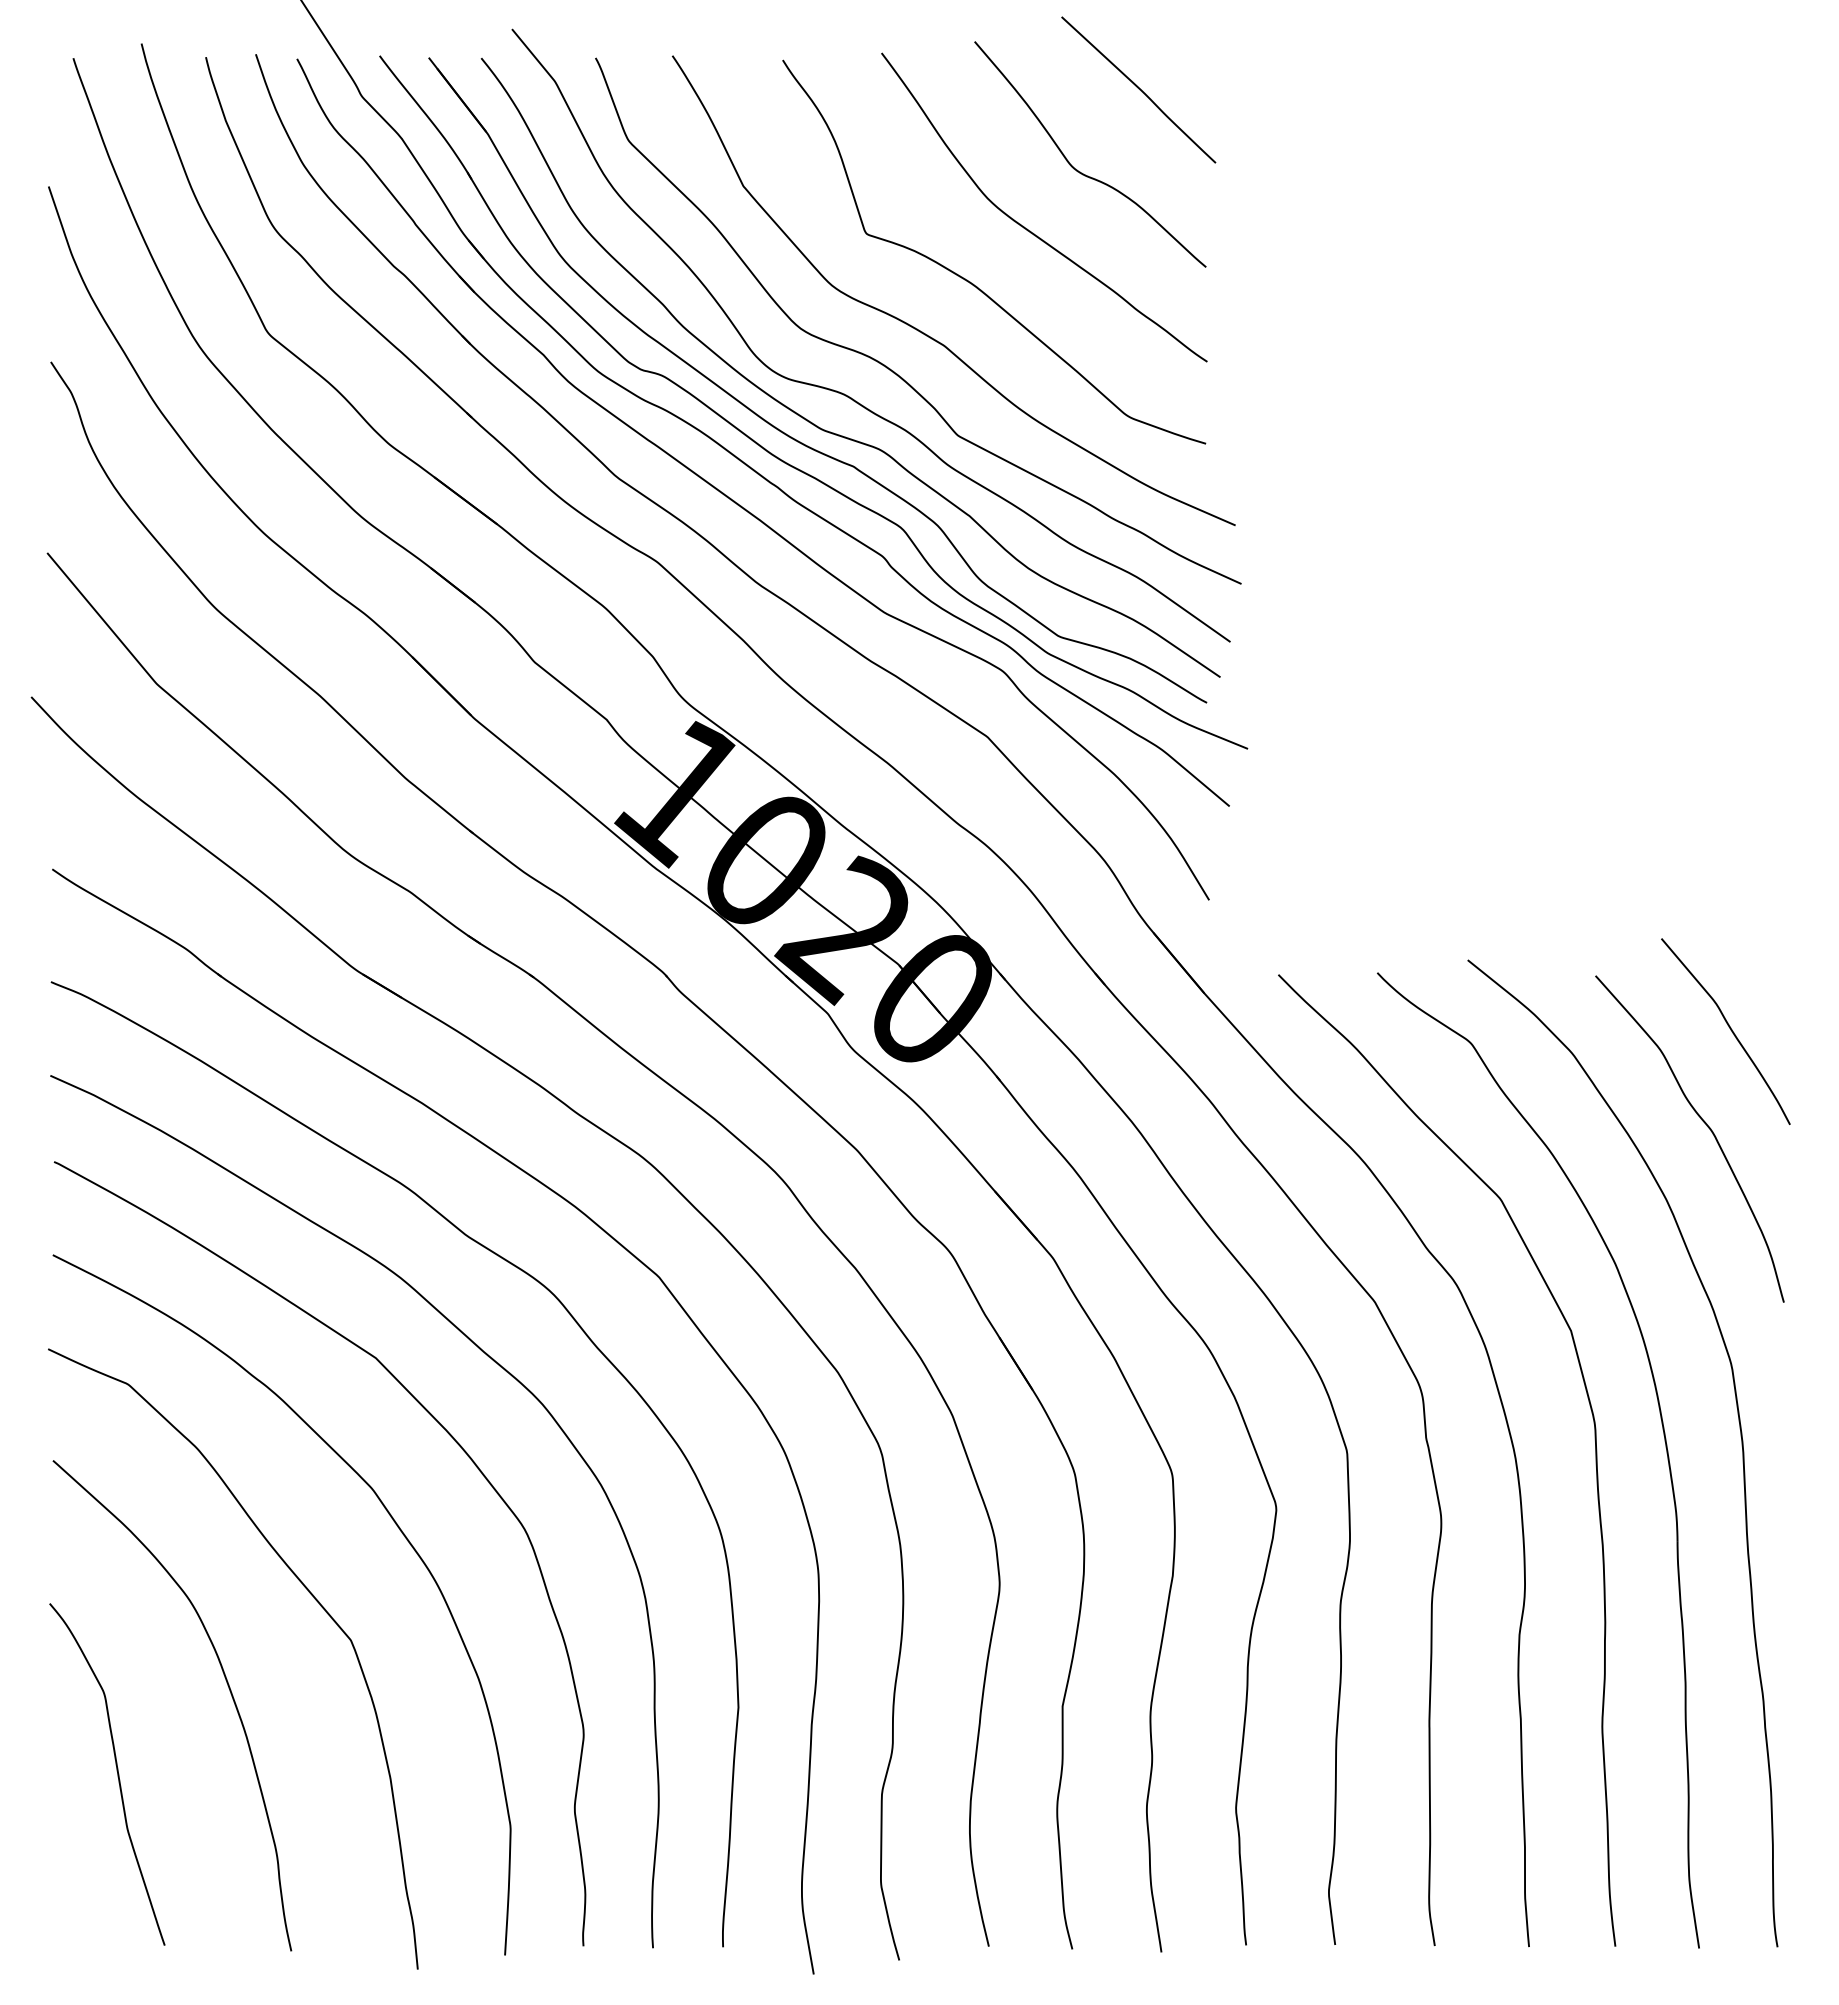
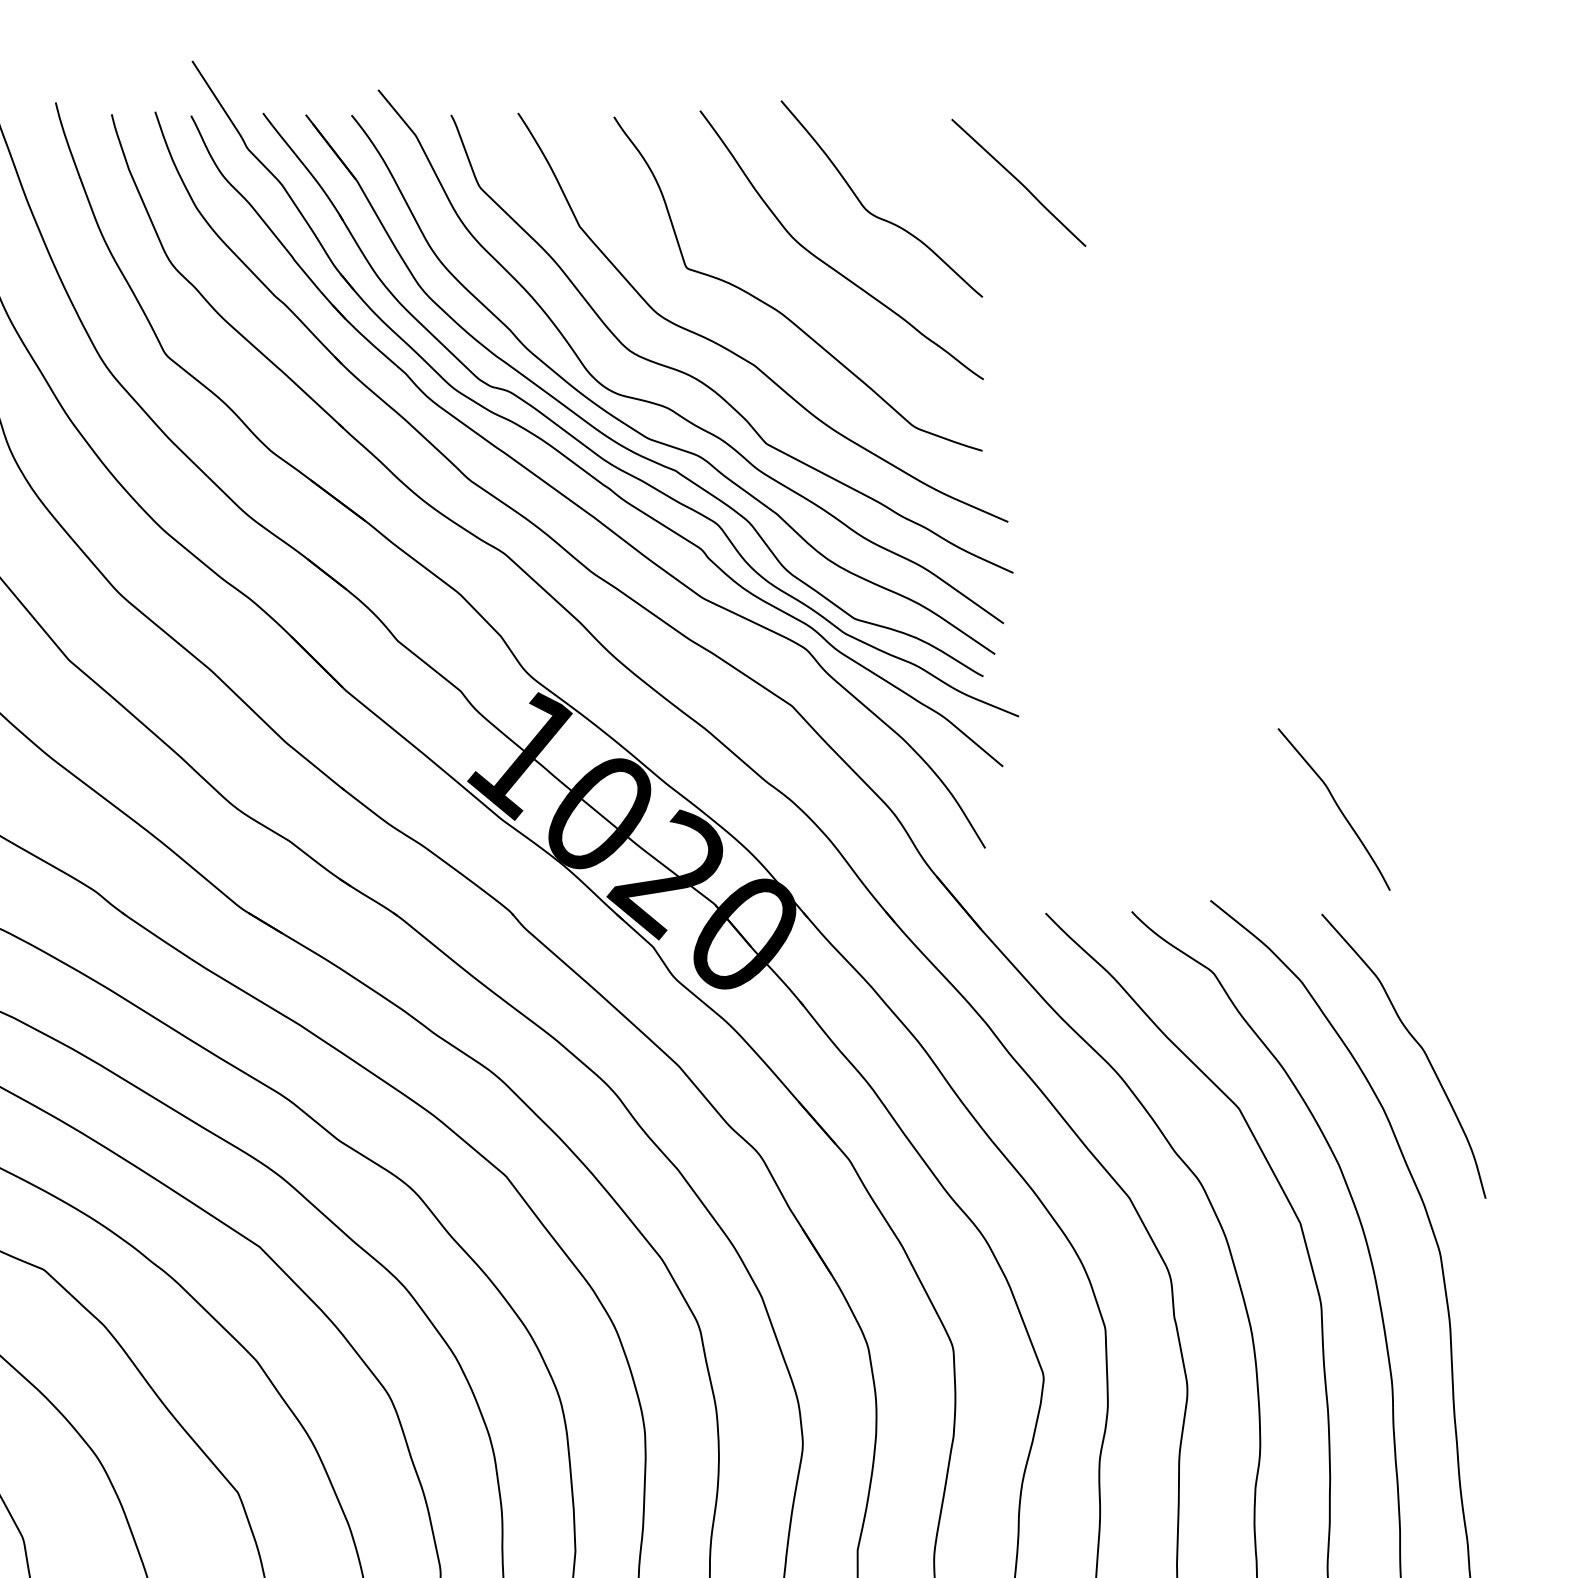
curve: (1138, 89) -> (1018, 182), moved
curve: (1728, 1027) -> (1336, 805), moved

